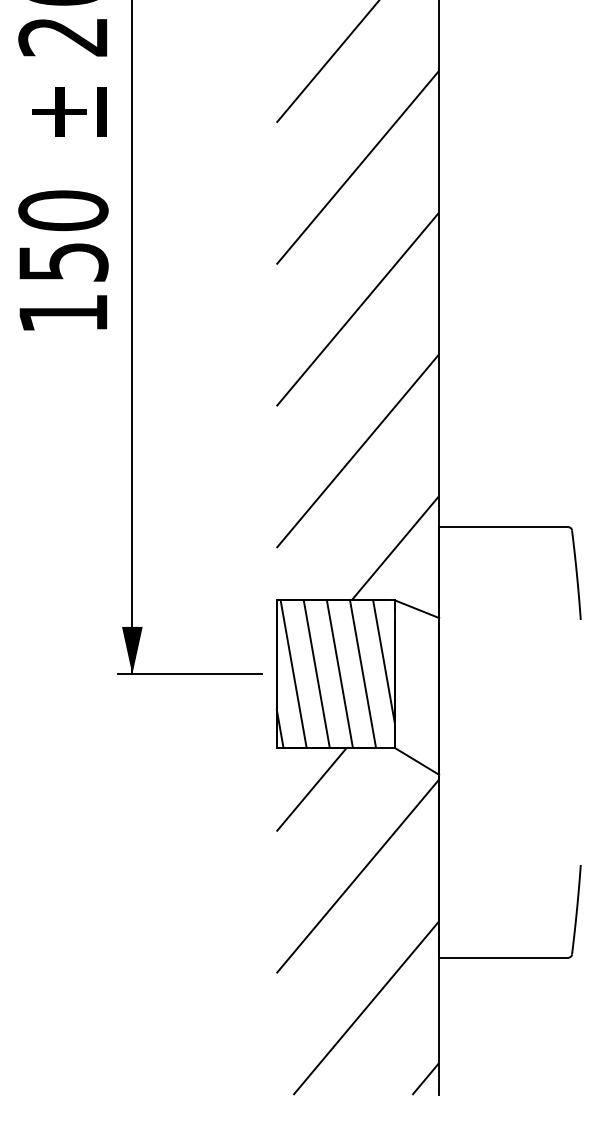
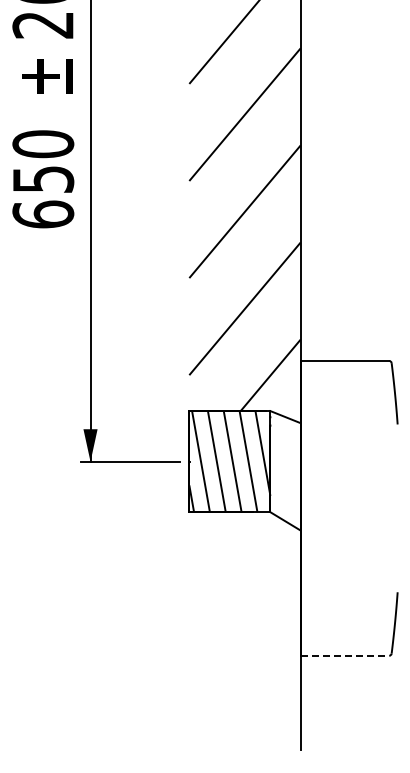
text: (63, 313) -> (43, 214), 150 -> 650
hatch: (357, 920) -> (244, 630), removed
line: (504, 957) -> (345, 655), solid -> dashed

